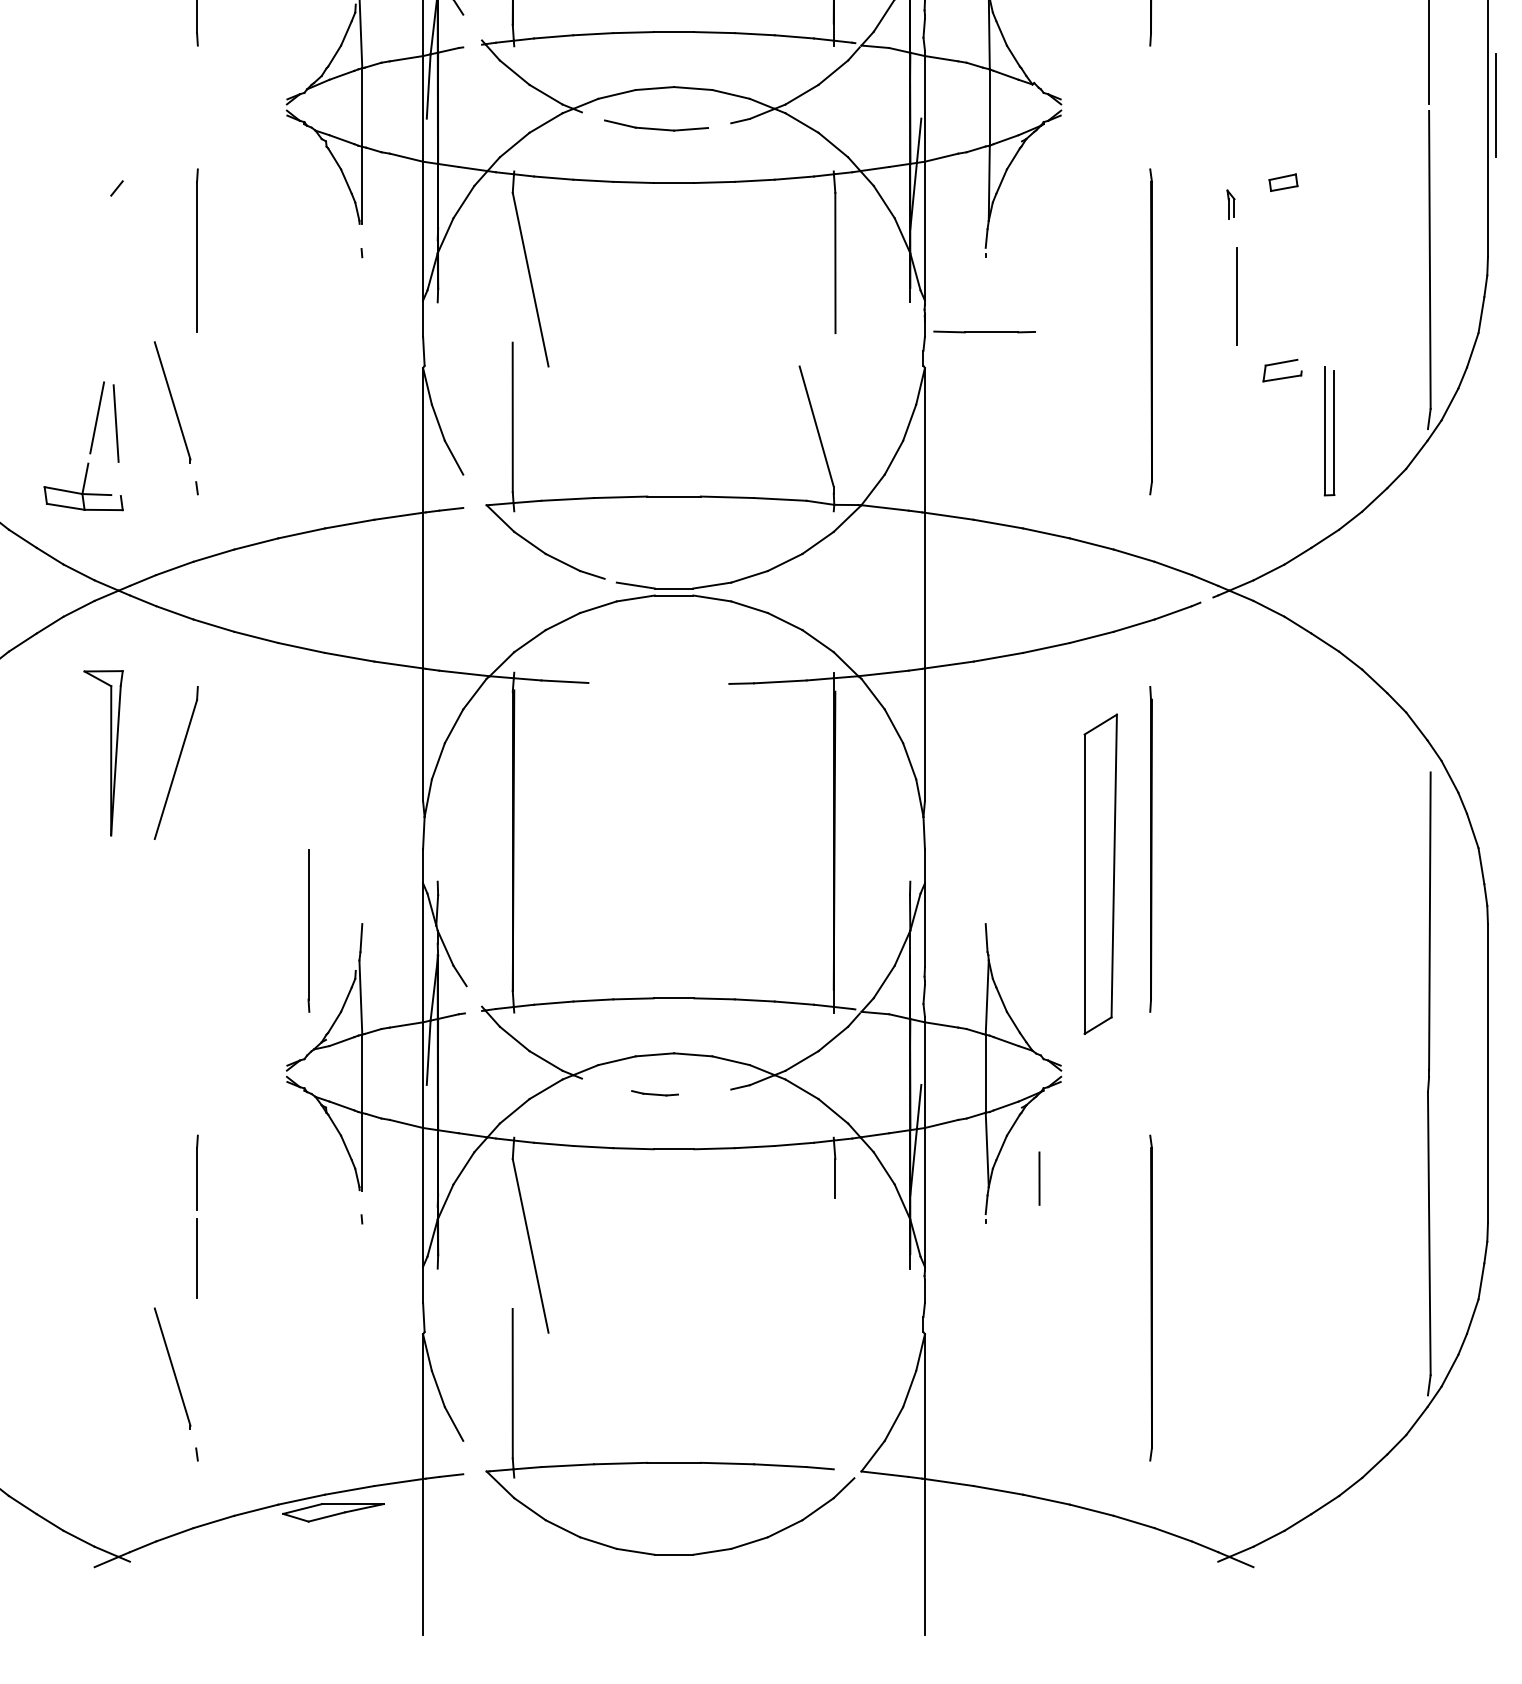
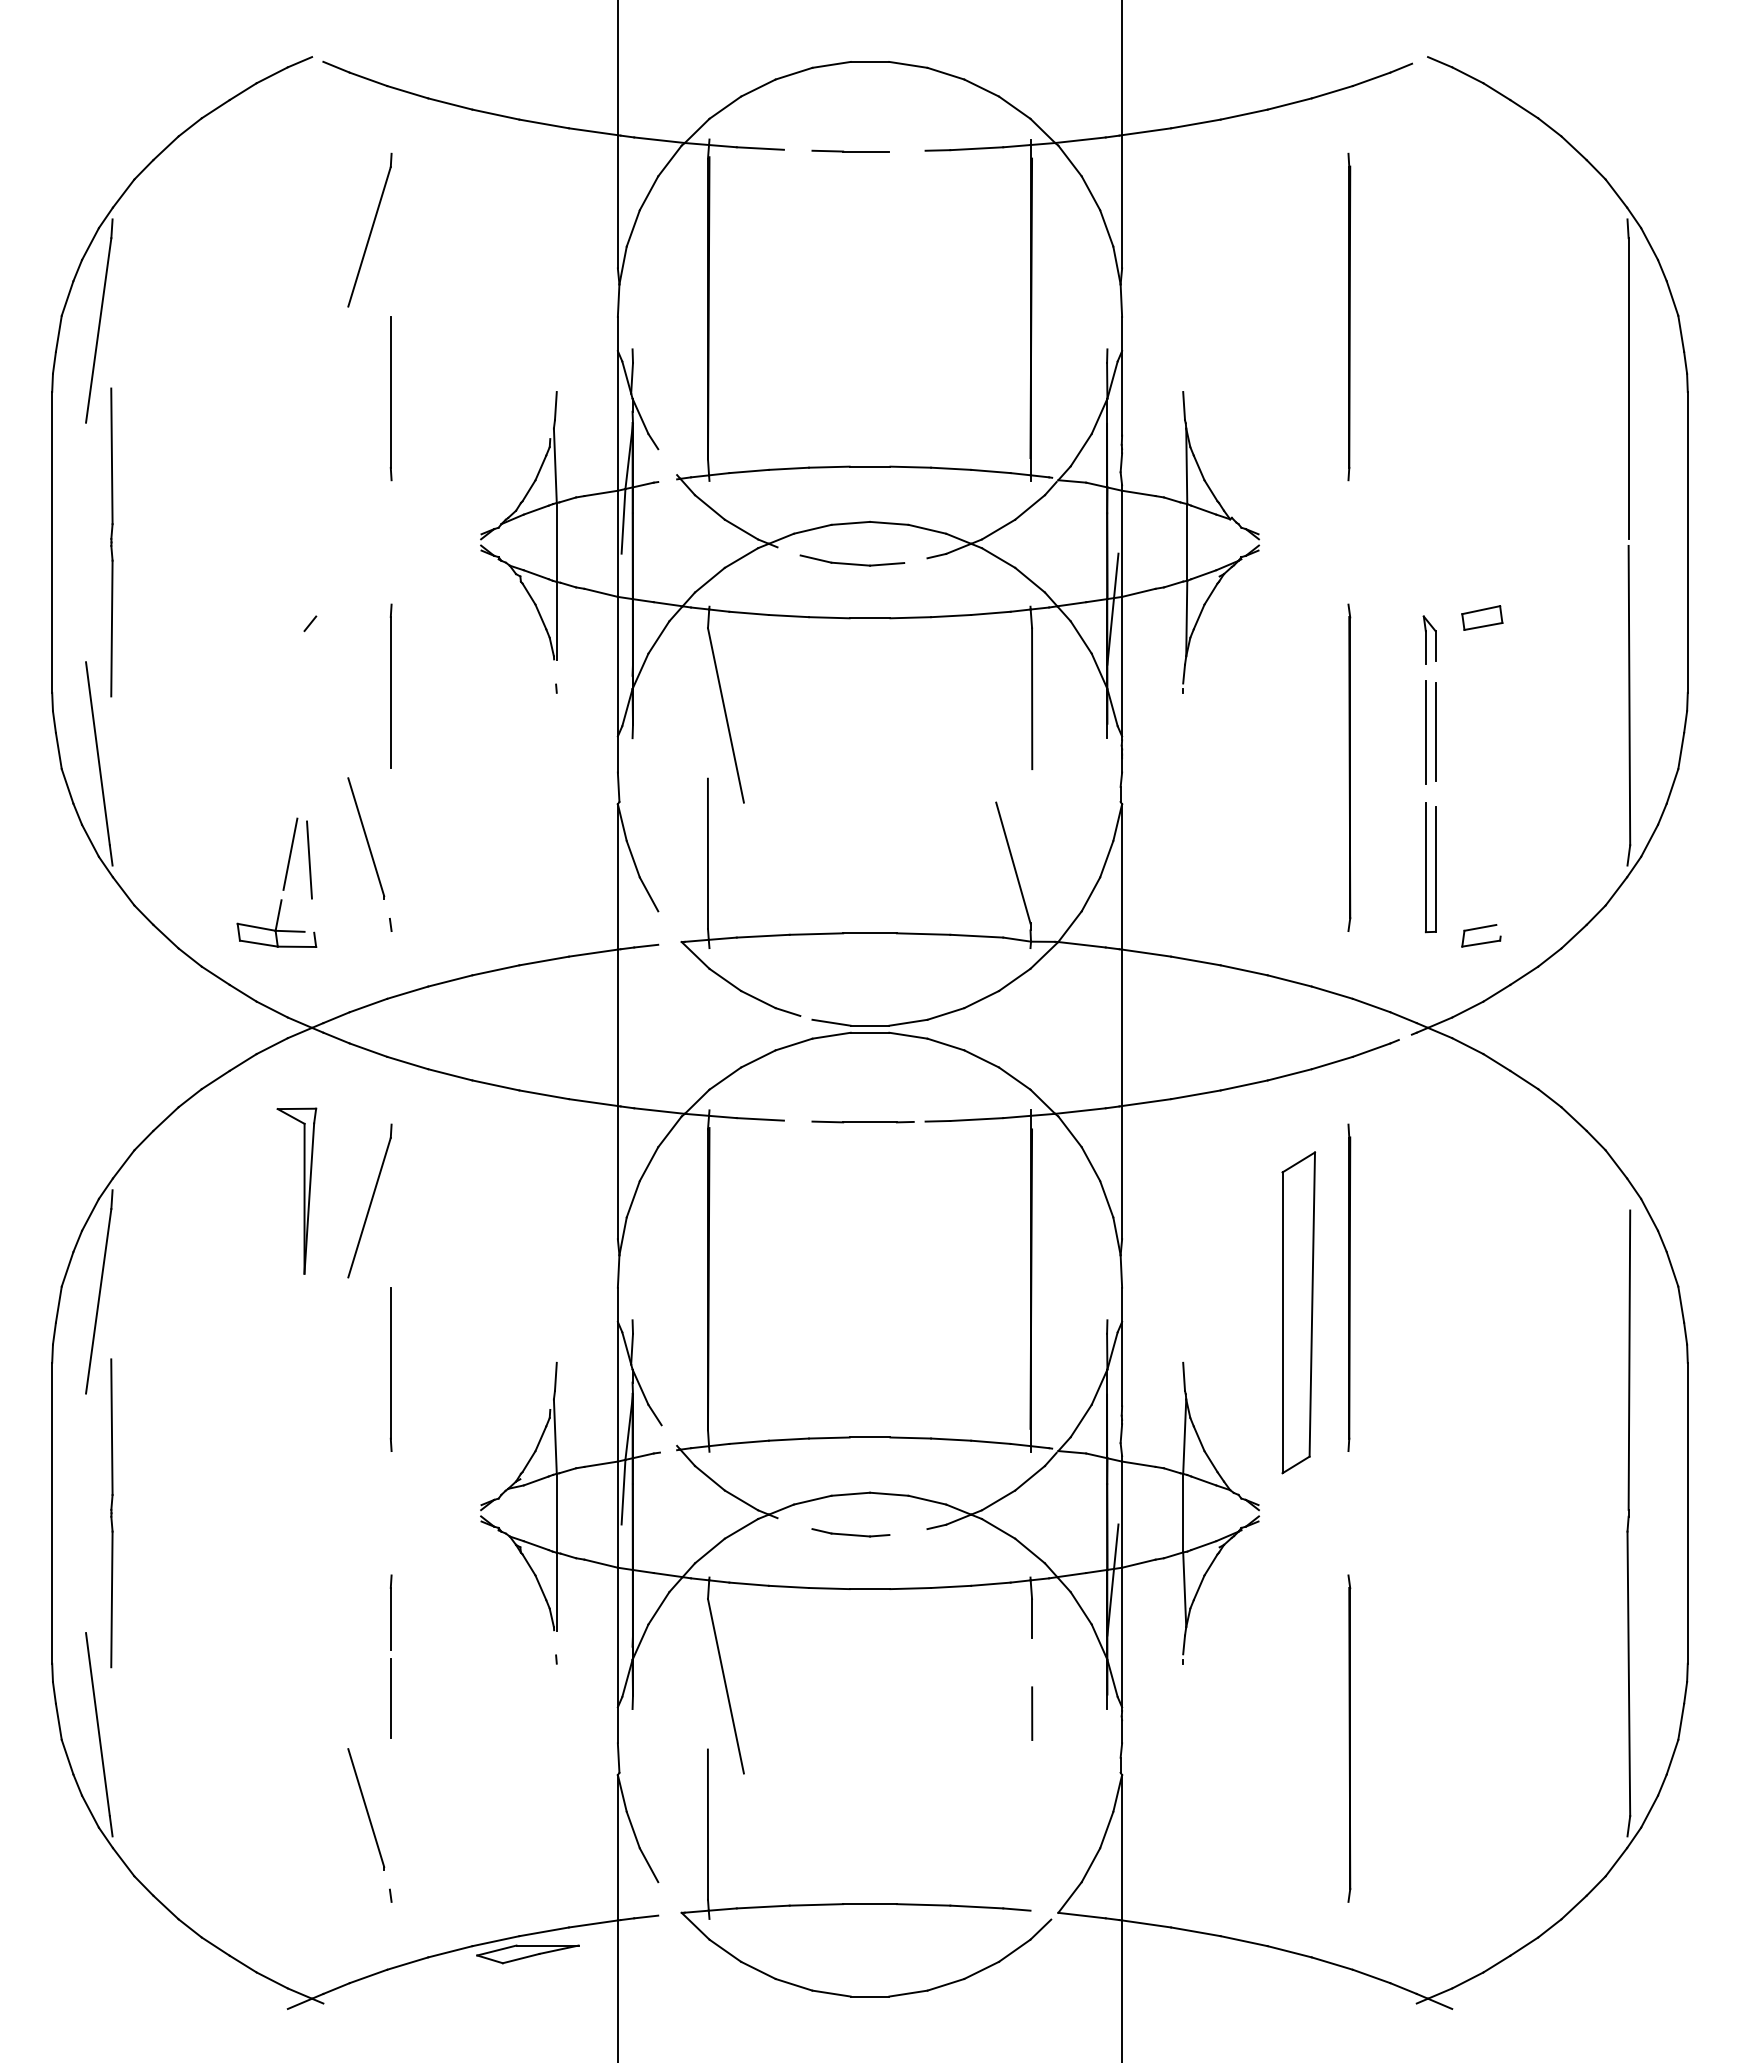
line: (1495, 105) -> (1425, 732), moved
part: (1283, 182) -> (1482, 617), size x1.43
part: (1230, 204) -> (1429, 639), size x1.67
part: (984, 331) -> (862, 1121), moved
part: (1279, 364) -> (1478, 929), moved
part: (1329, 431) -> (1430, 867), moved
part: (308, 930) -> (390, 1369), moved
part: (654, 1092) -> (850, 1532), size x1.67
line: (1039, 1178) -> (1032, 1713), moved

